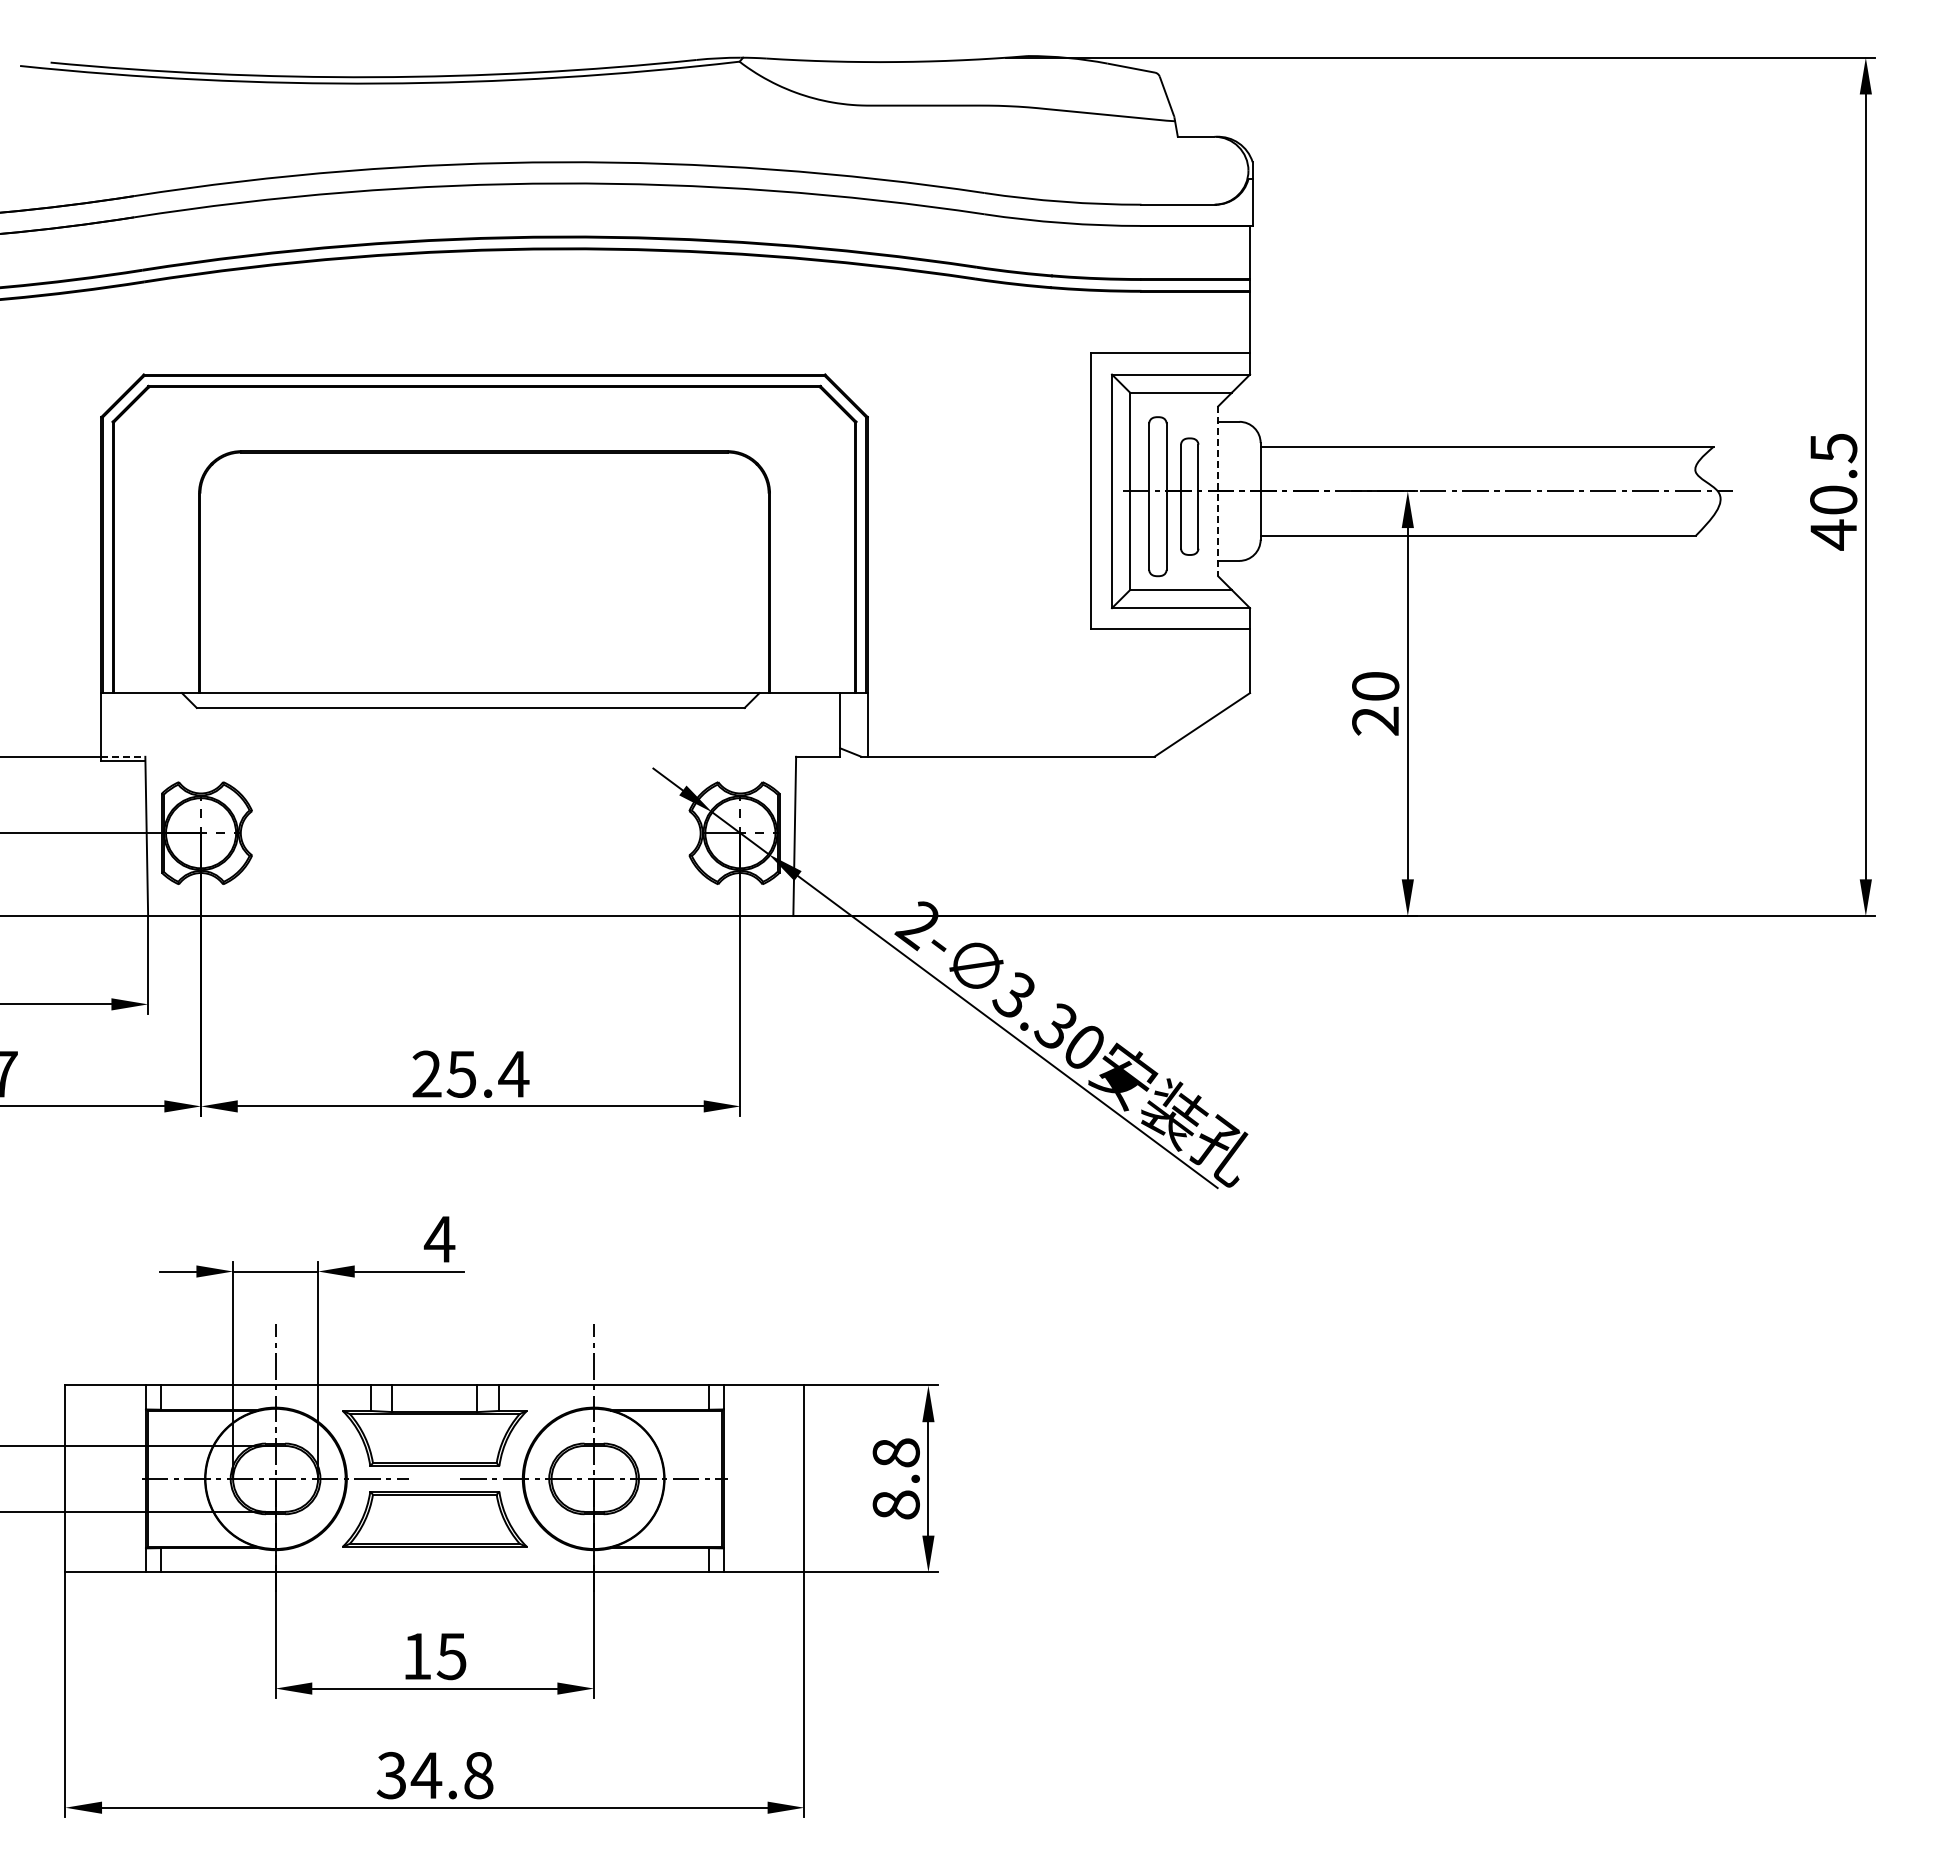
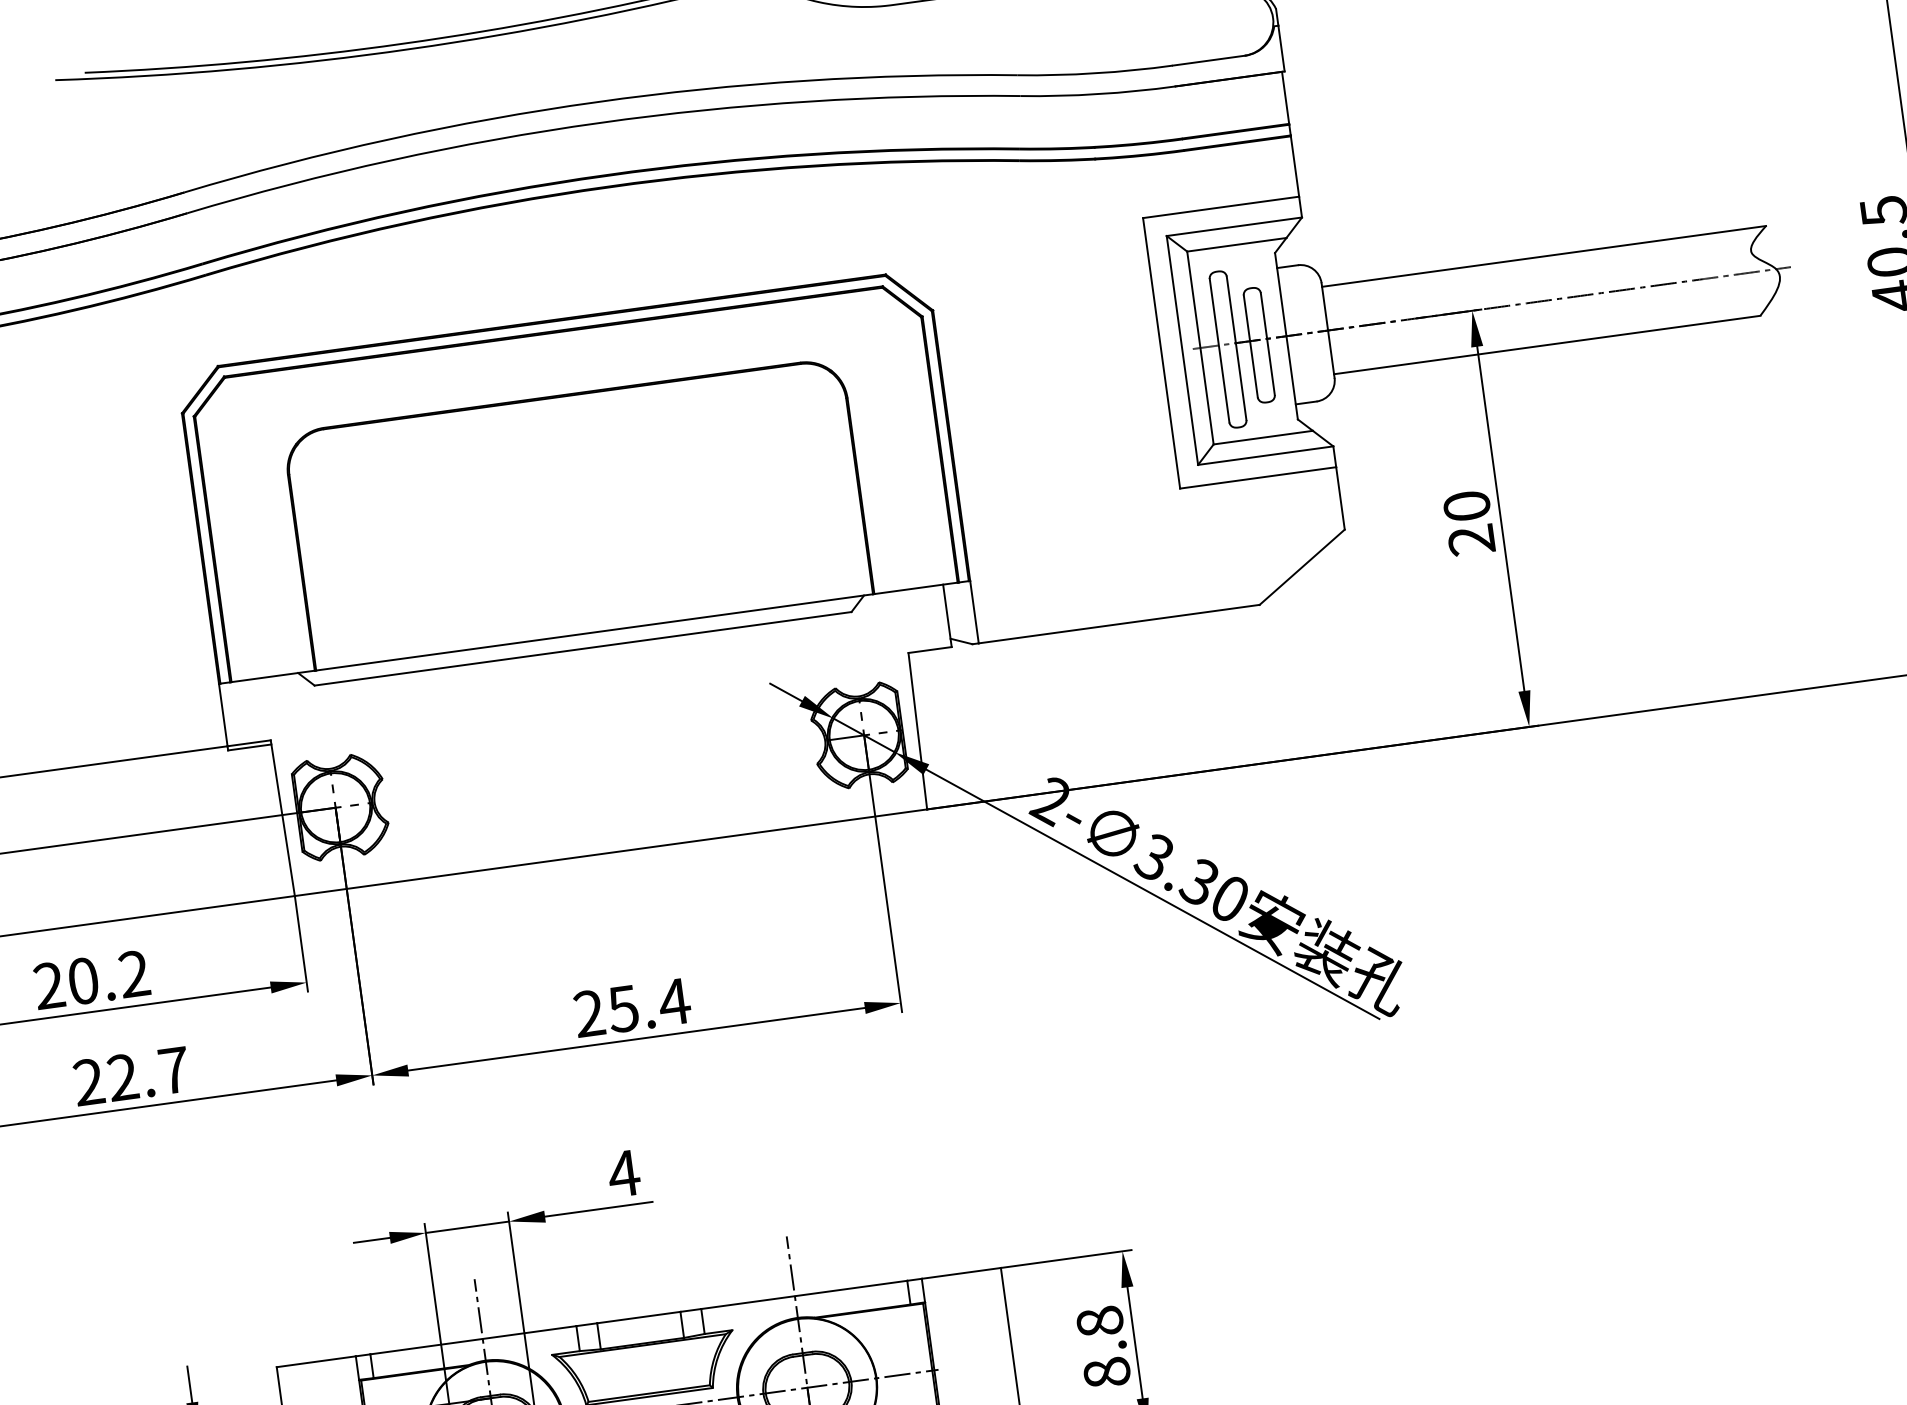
line: (1218, 491) -> (1286, 336), dashed -> solid
line: (123, 756) -> (249, 742), dashed -> solid

